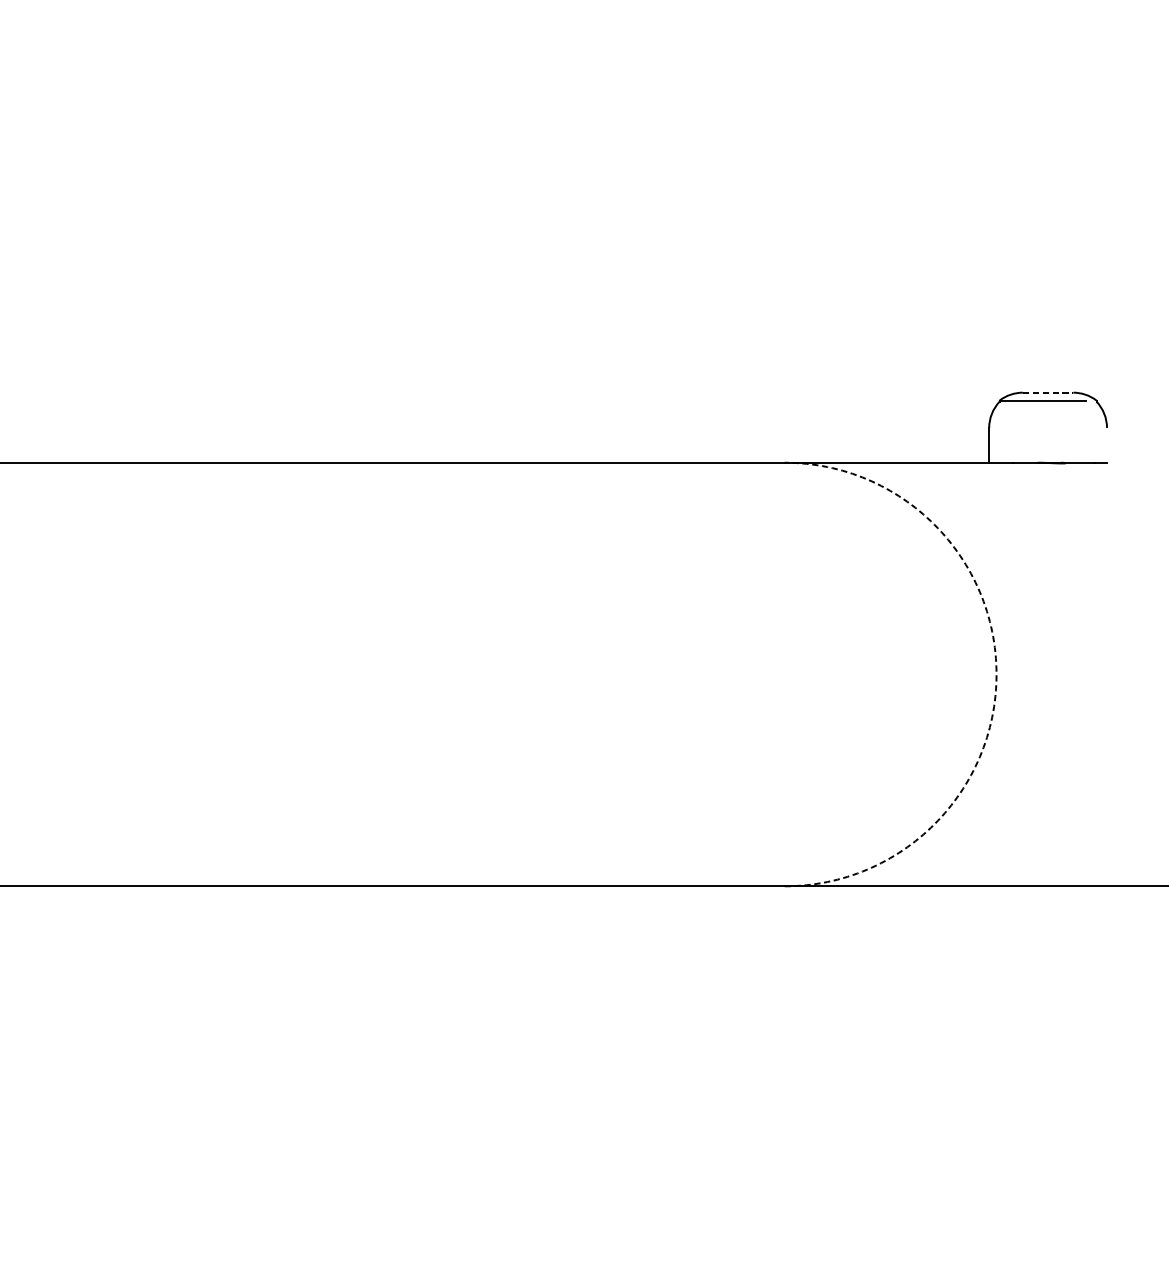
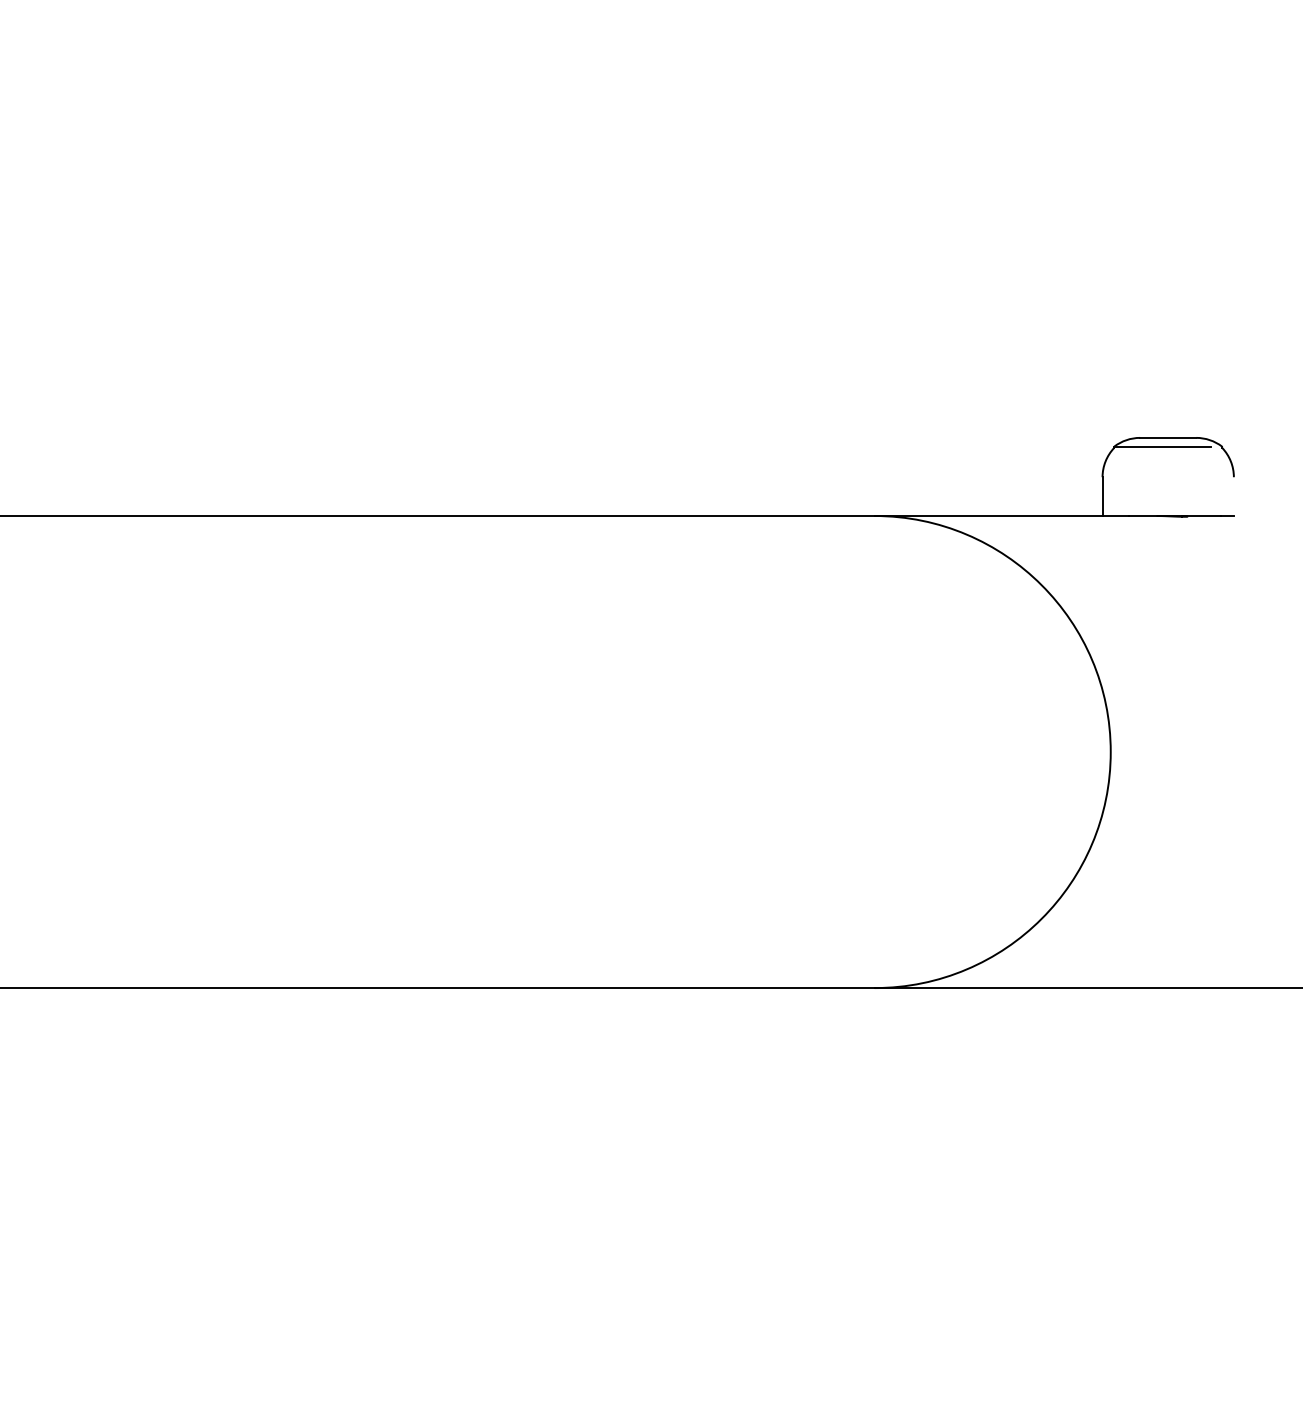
line: (1048, 392) -> (1168, 437), dashed -> solid
arc: (996, 674) -> (1110, 752), dashed -> solid

